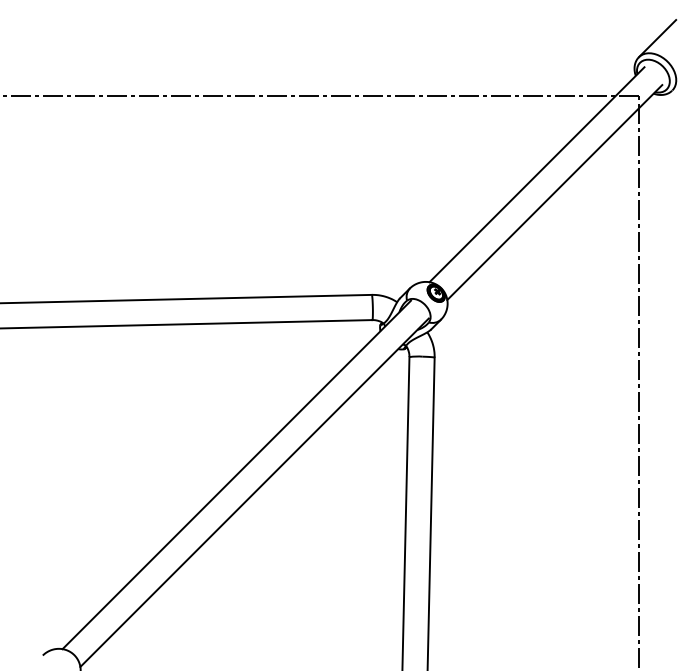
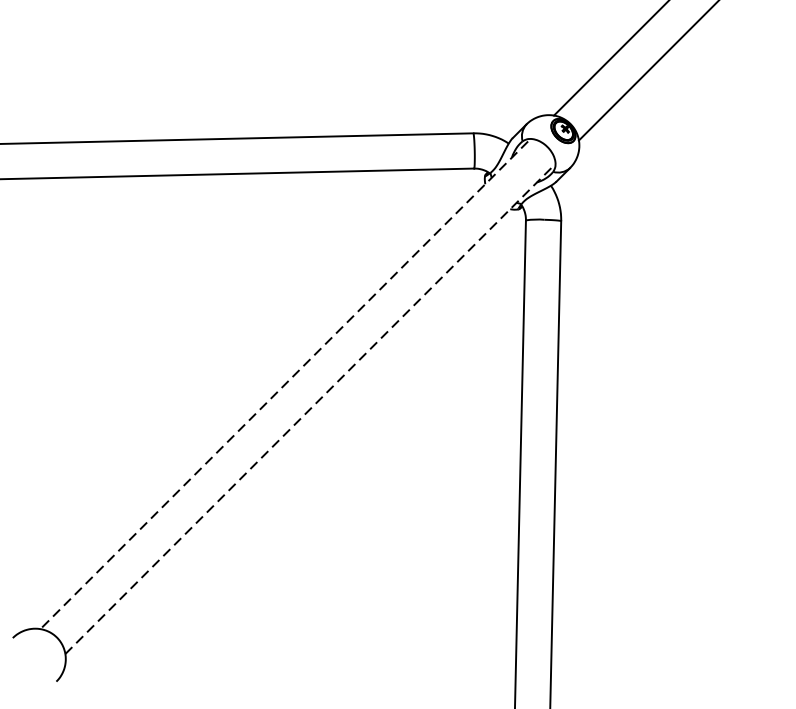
line: (236, 475) -> (283, 386), solid -> dashed
line: (254, 492) -> (309, 409), solid -> dashed

